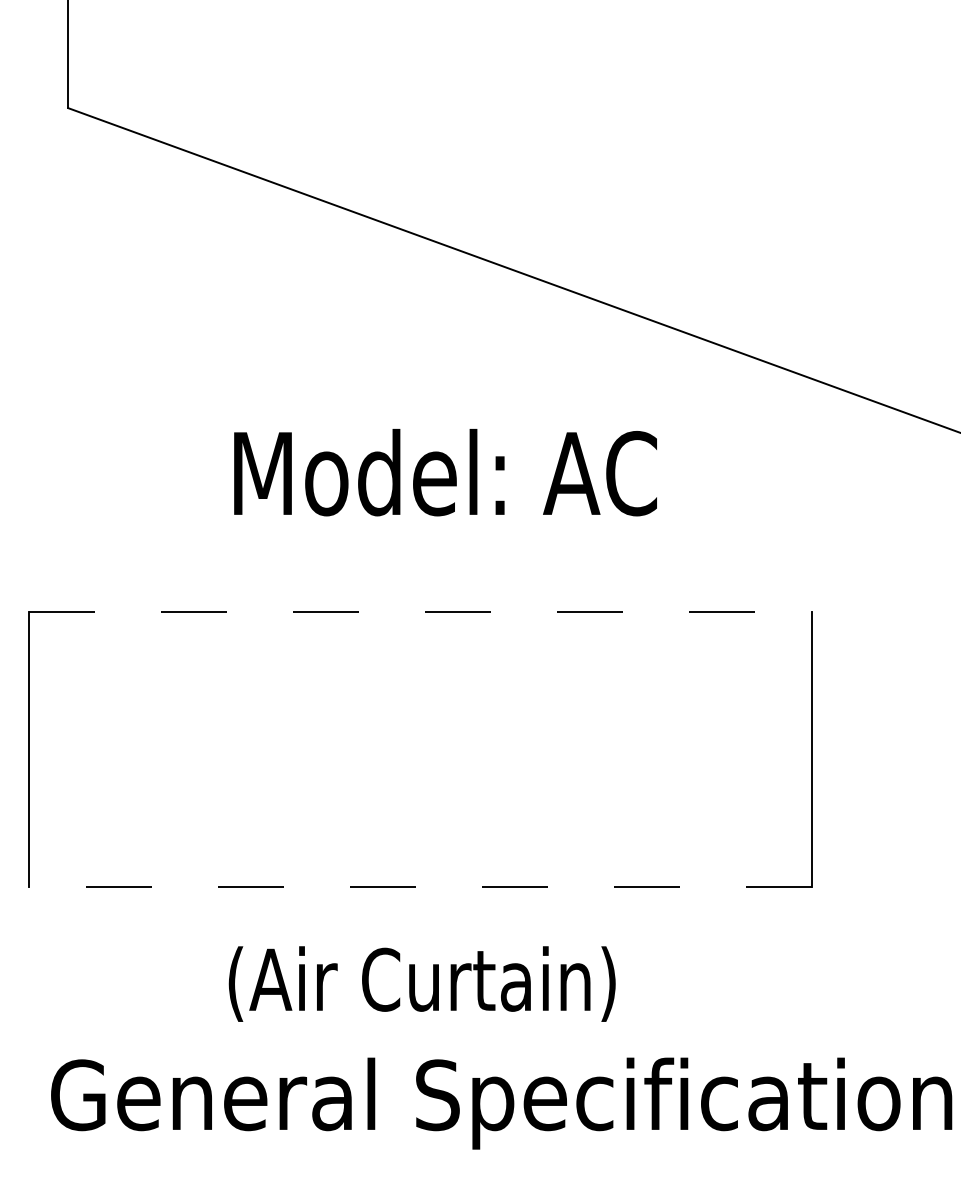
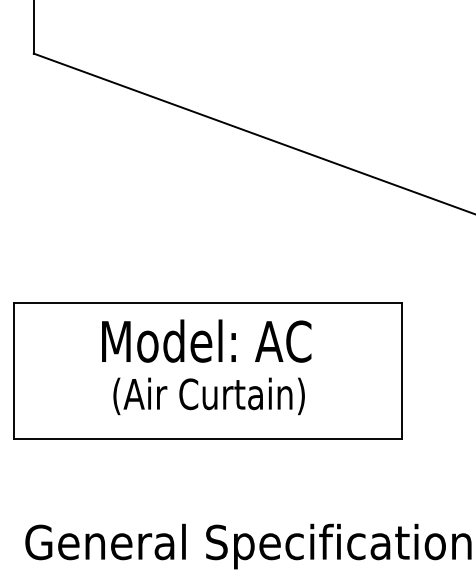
text: (445, 471) -> (206, 340), moved
line: (420, 610) -> (208, 302), dashed -> solid
line: (420, 887) -> (208, 439), dashed -> solid
text: (420, 984) -> (208, 396), moved

